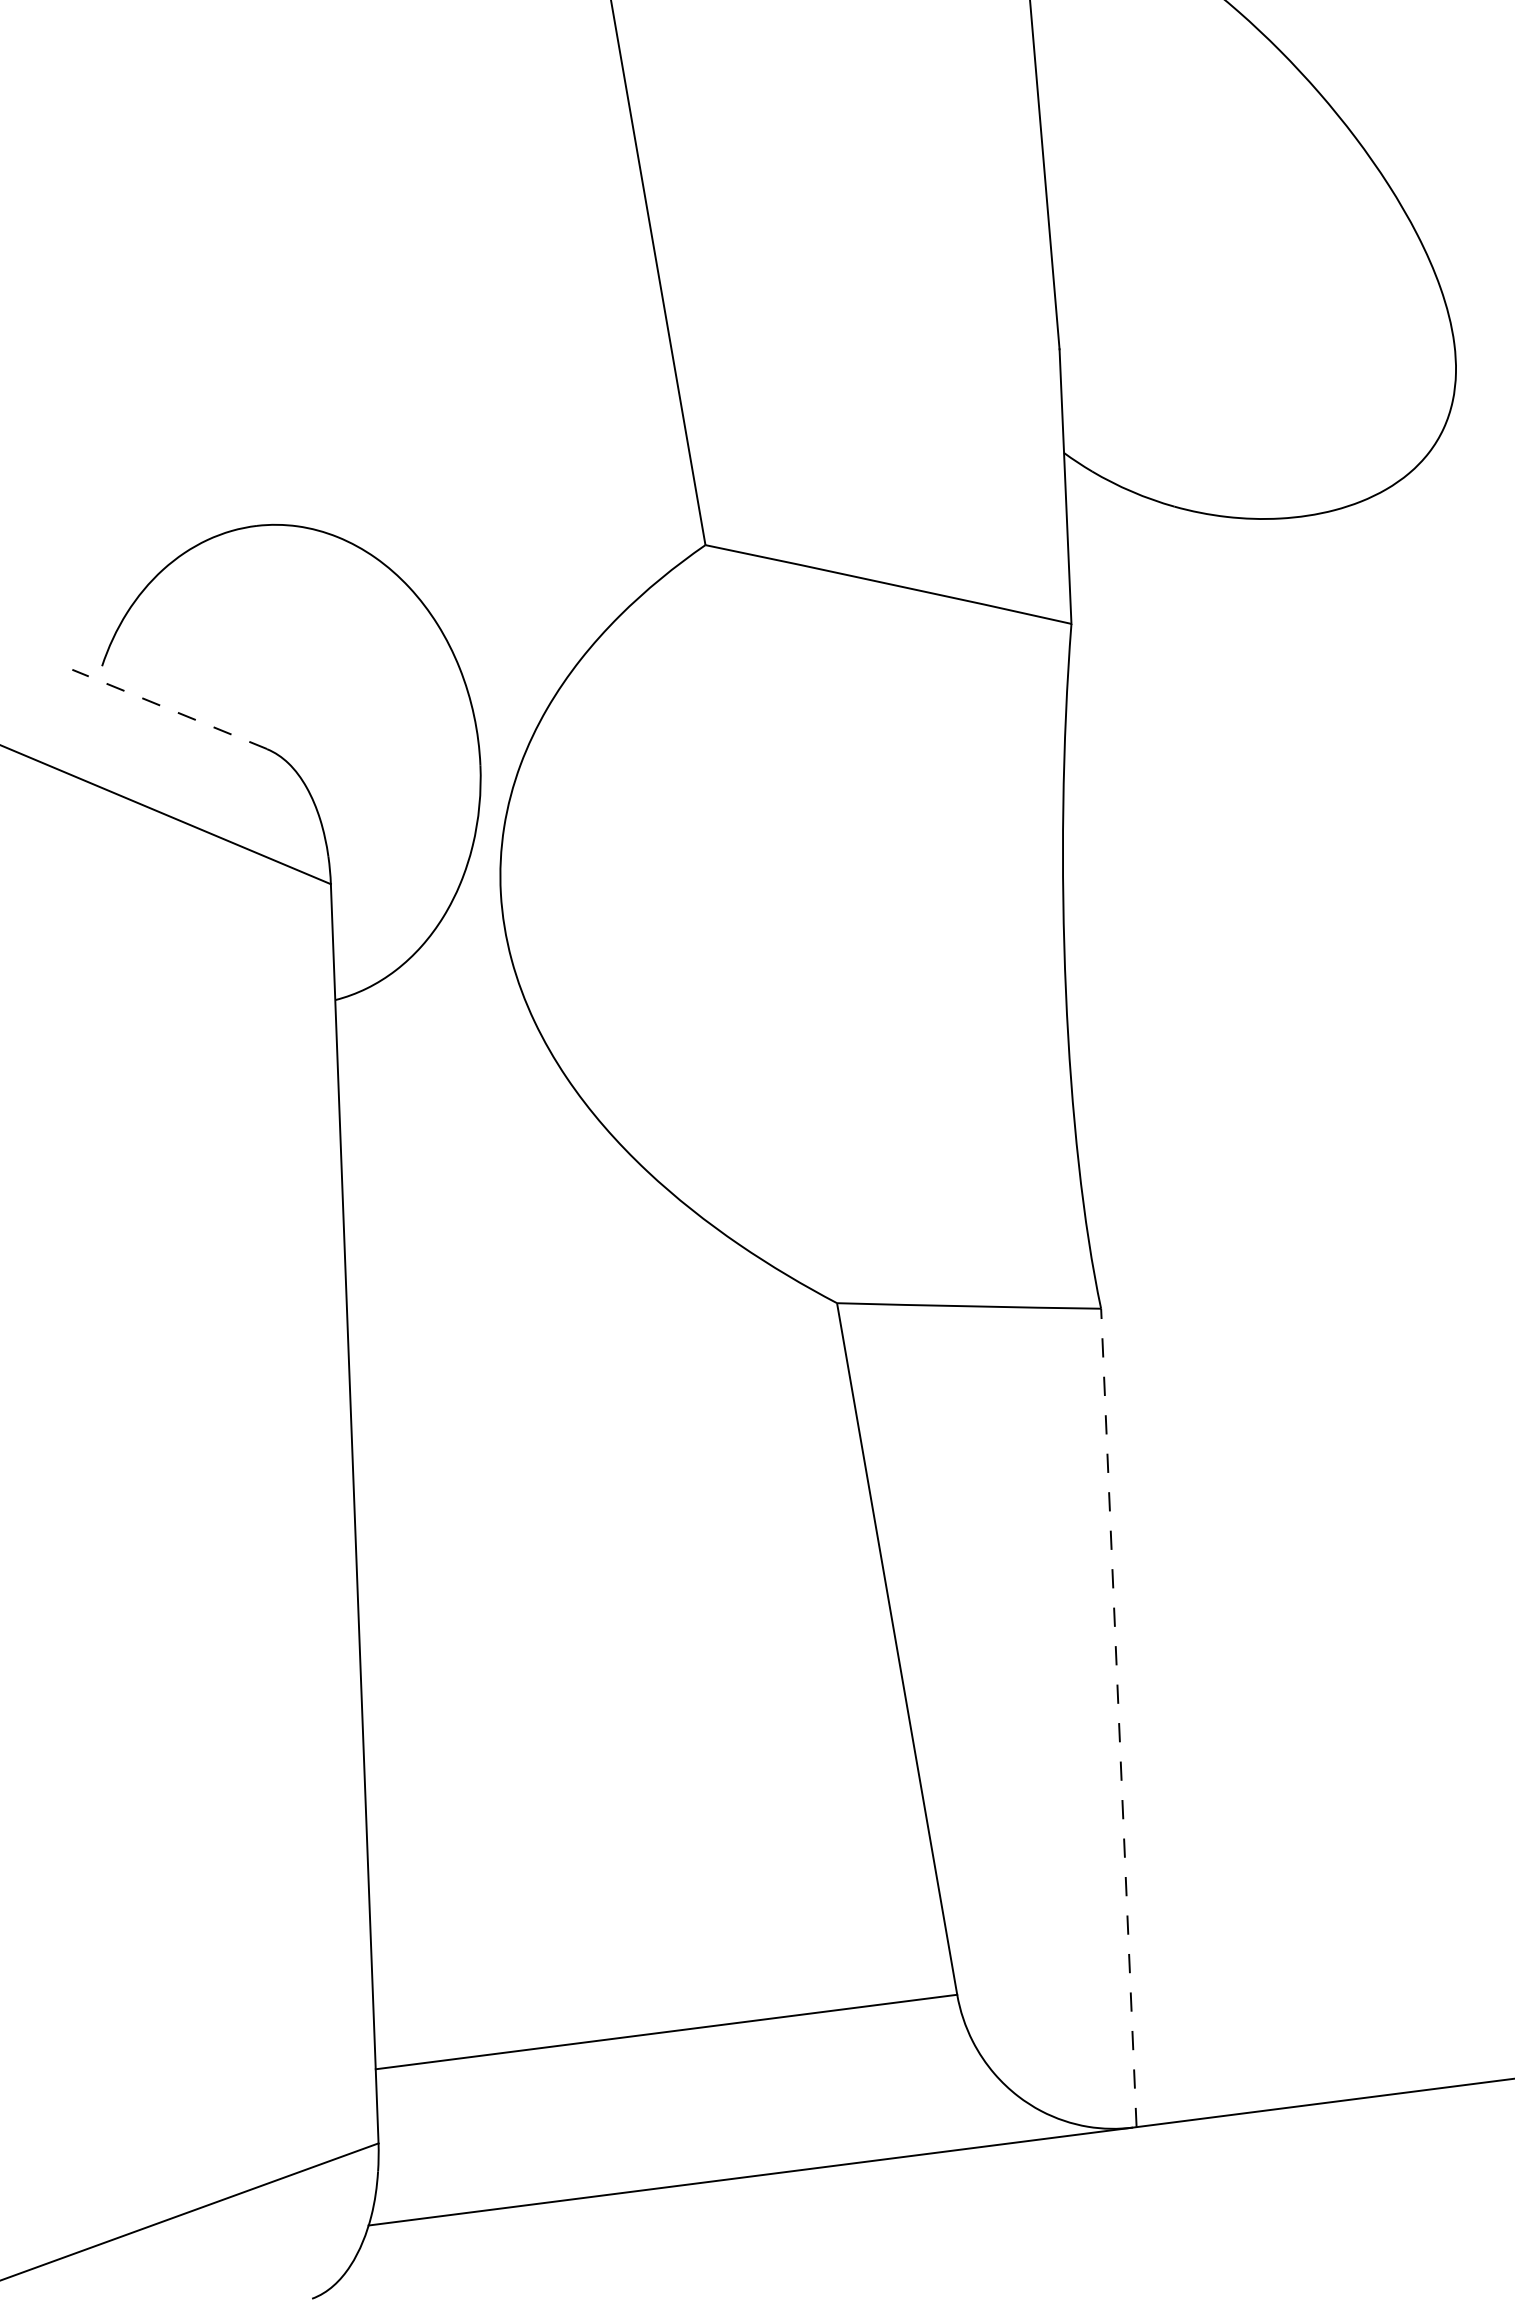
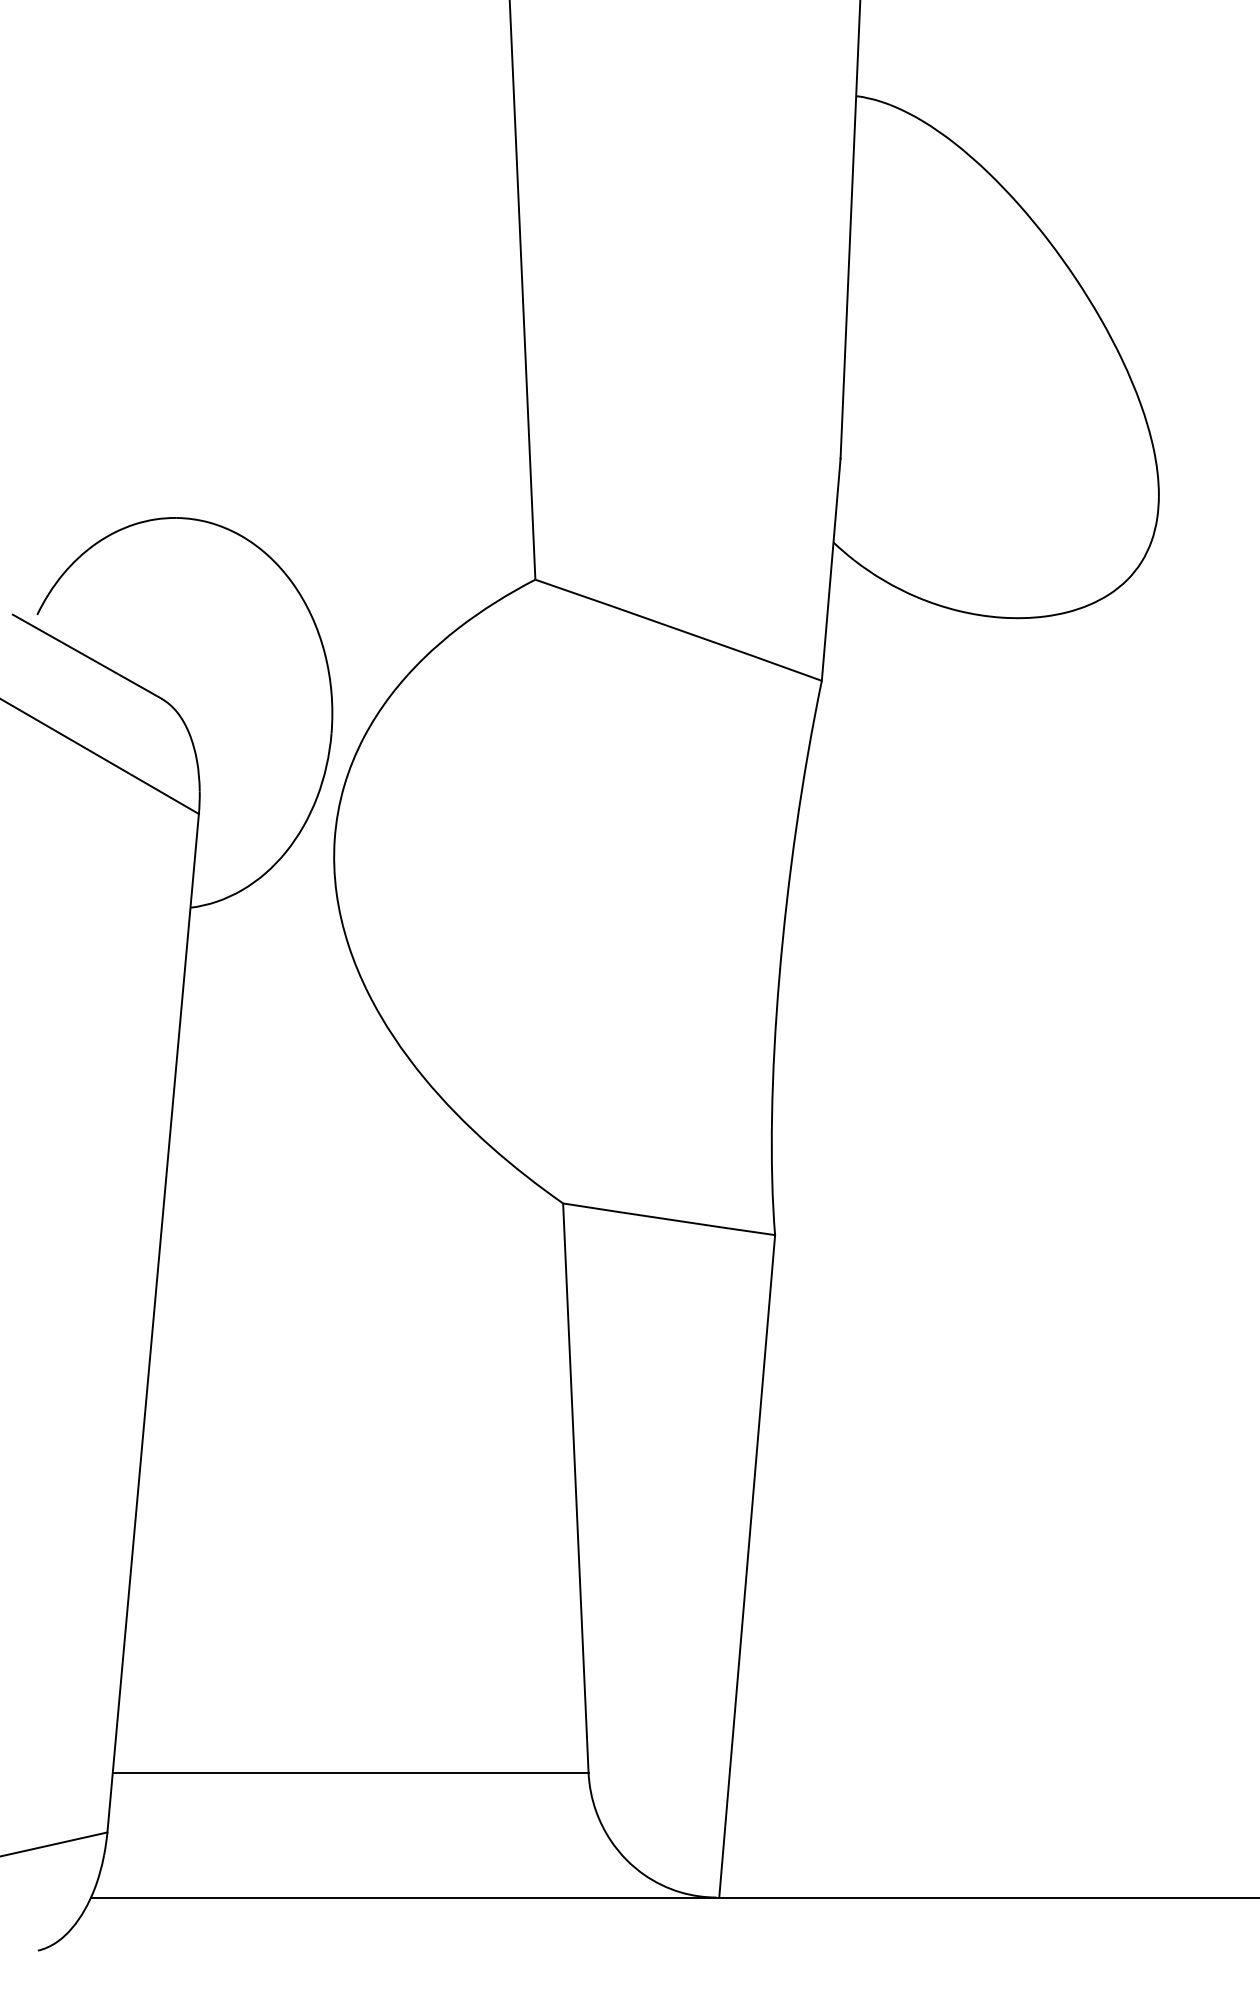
line: (168, 709) -> (86, 656), dashed -> solid
line: (1119, 1716) -> (747, 1565), dashed -> solid

